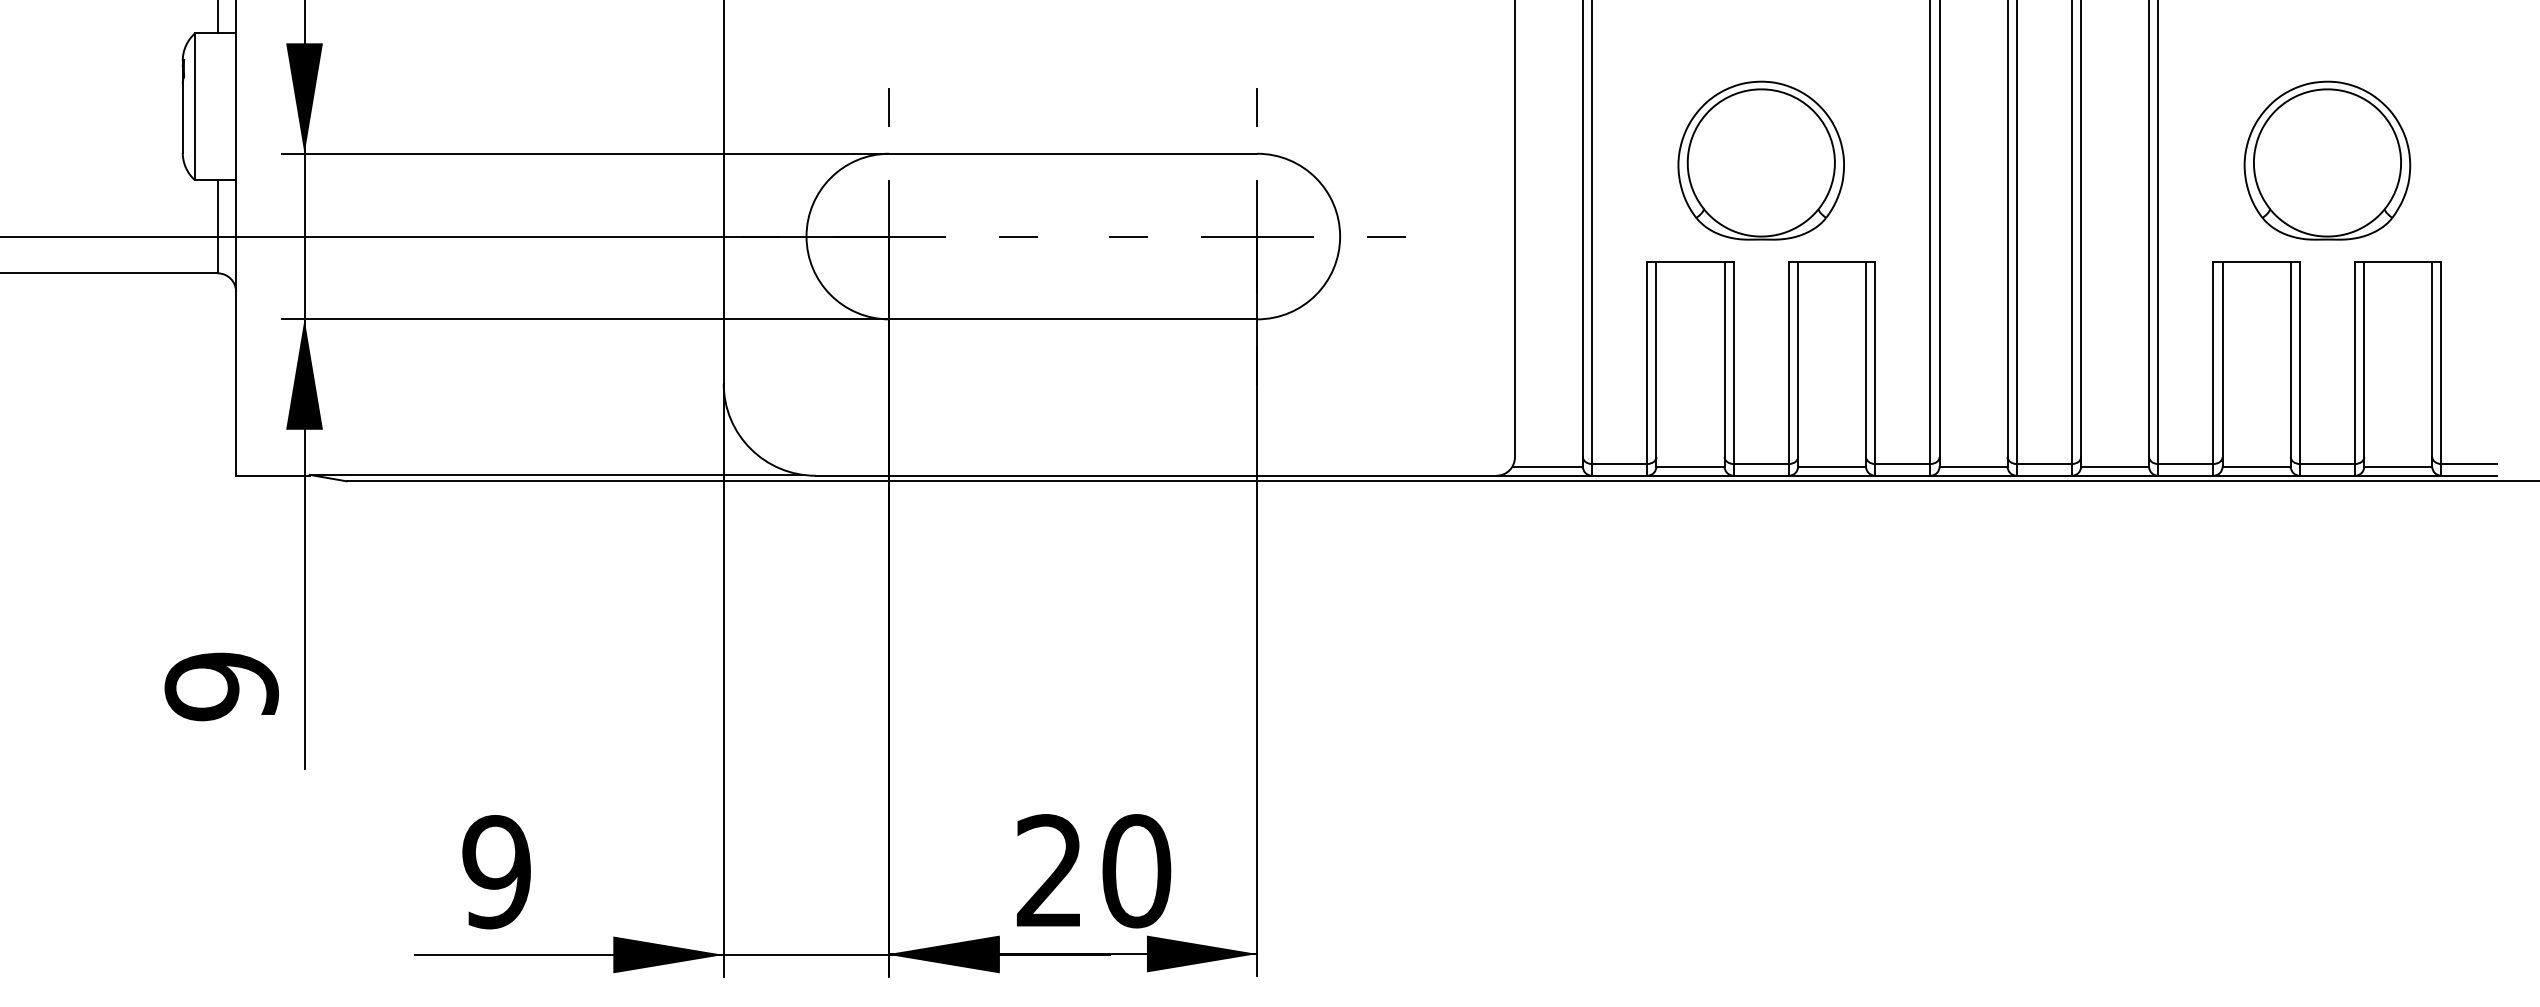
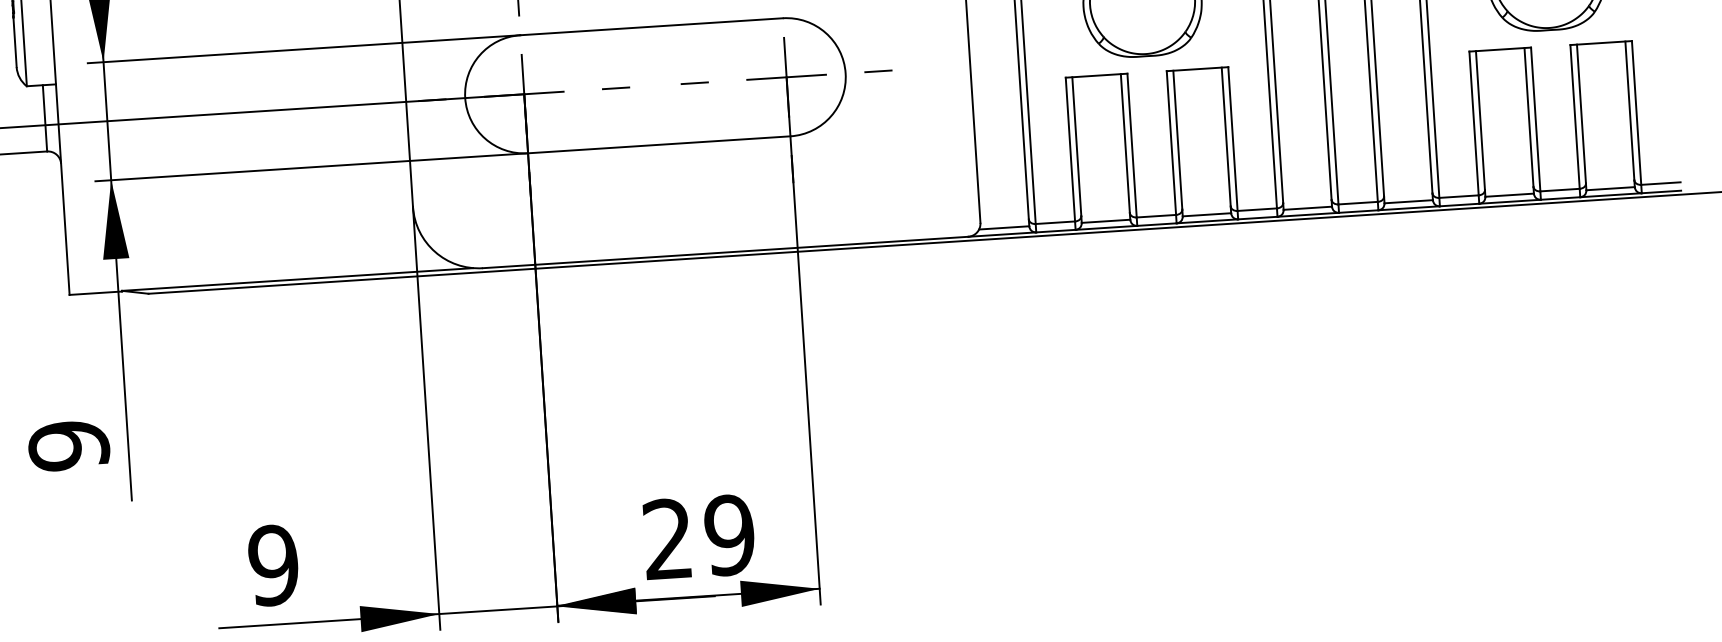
text: (1136, 871) -> (729, 535), 20 -> 29

